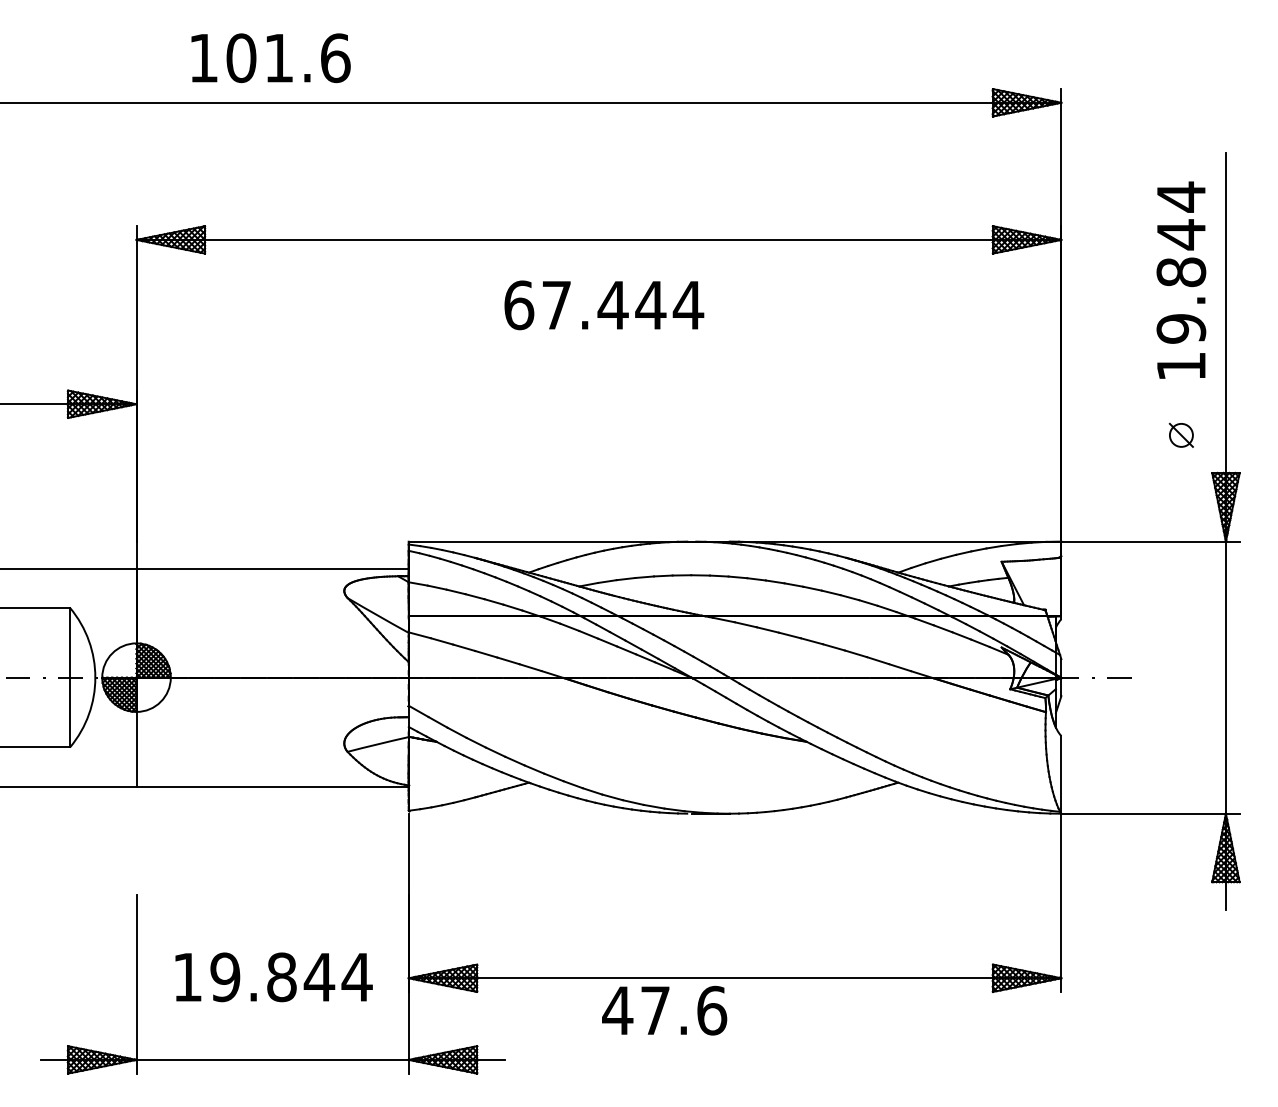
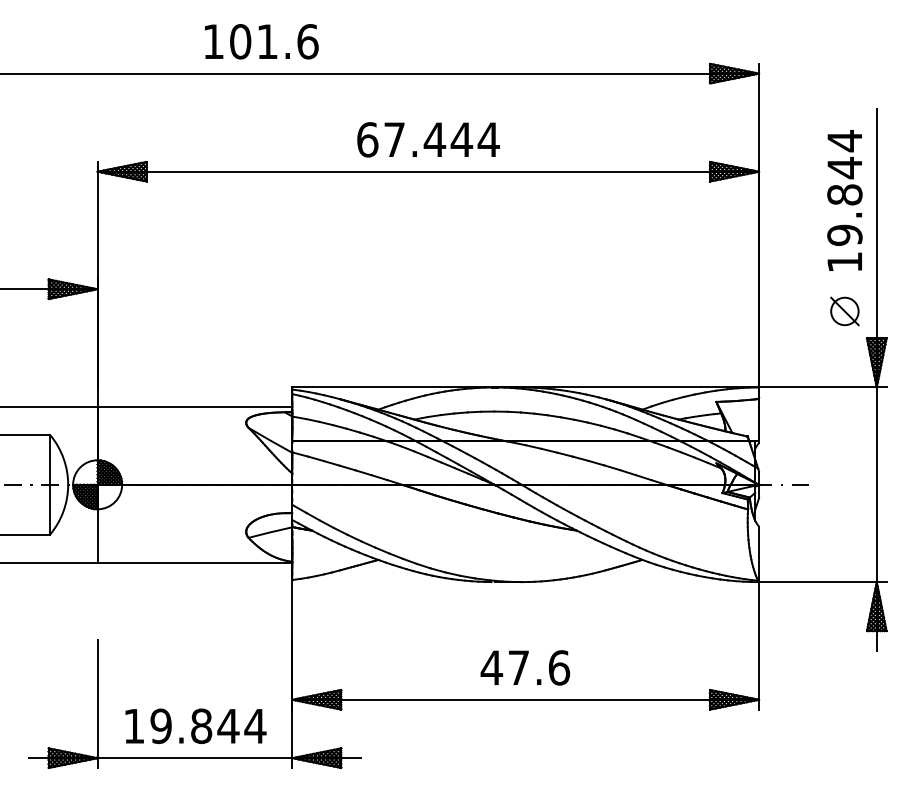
text: (270, 58) -> (261, 41), moved
text: (604, 305) -> (428, 139), moved
part: (1181, 435) -> (844, 311), size x1.67
text: (273, 977) -> (195, 726), moved
text: (664, 1010) -> (525, 667), moved

